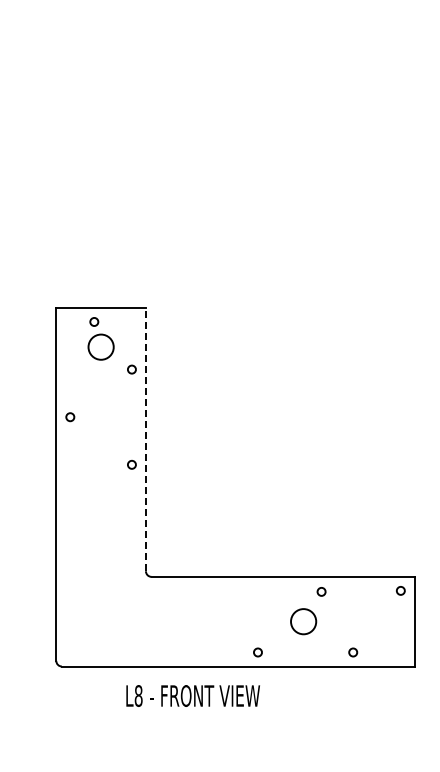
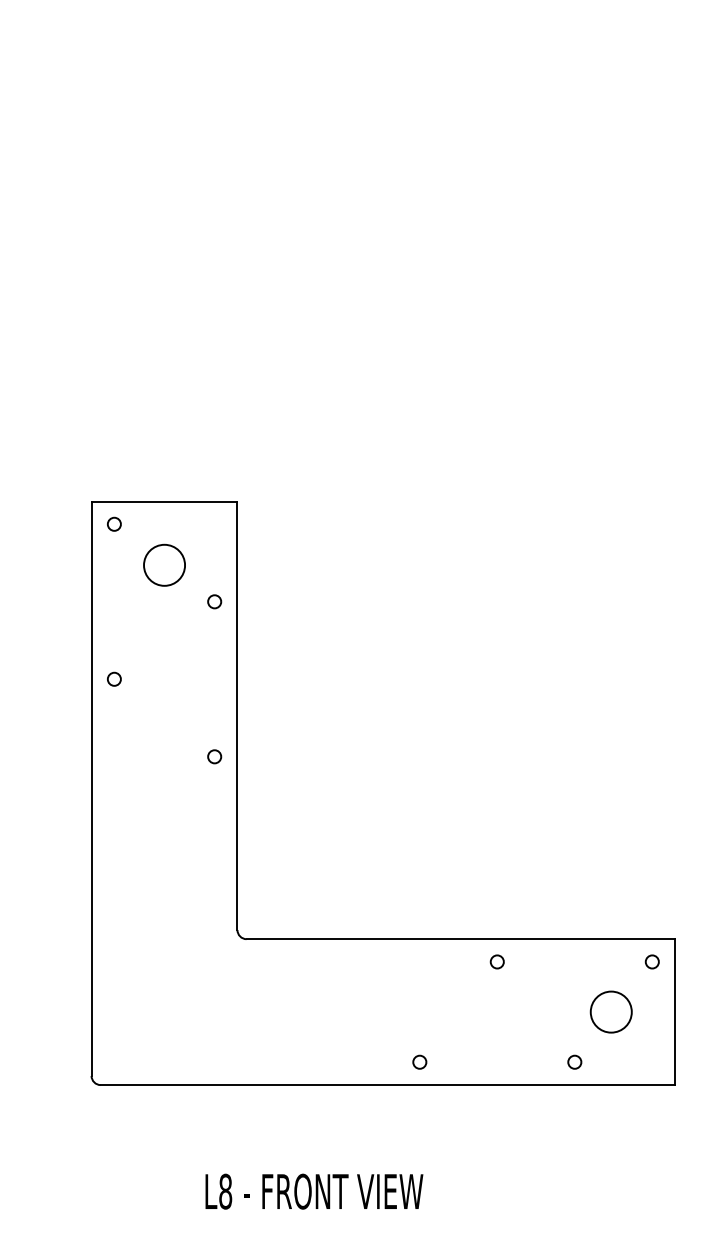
circle: (94, 321) -> (114, 523), moved
line: (145, 439) -> (236, 715), dashed -> solid
circle: (321, 591) -> (497, 961), moved
circle: (303, 621) -> (611, 1011), moved
text: (192, 695) -> (313, 1190), moved

